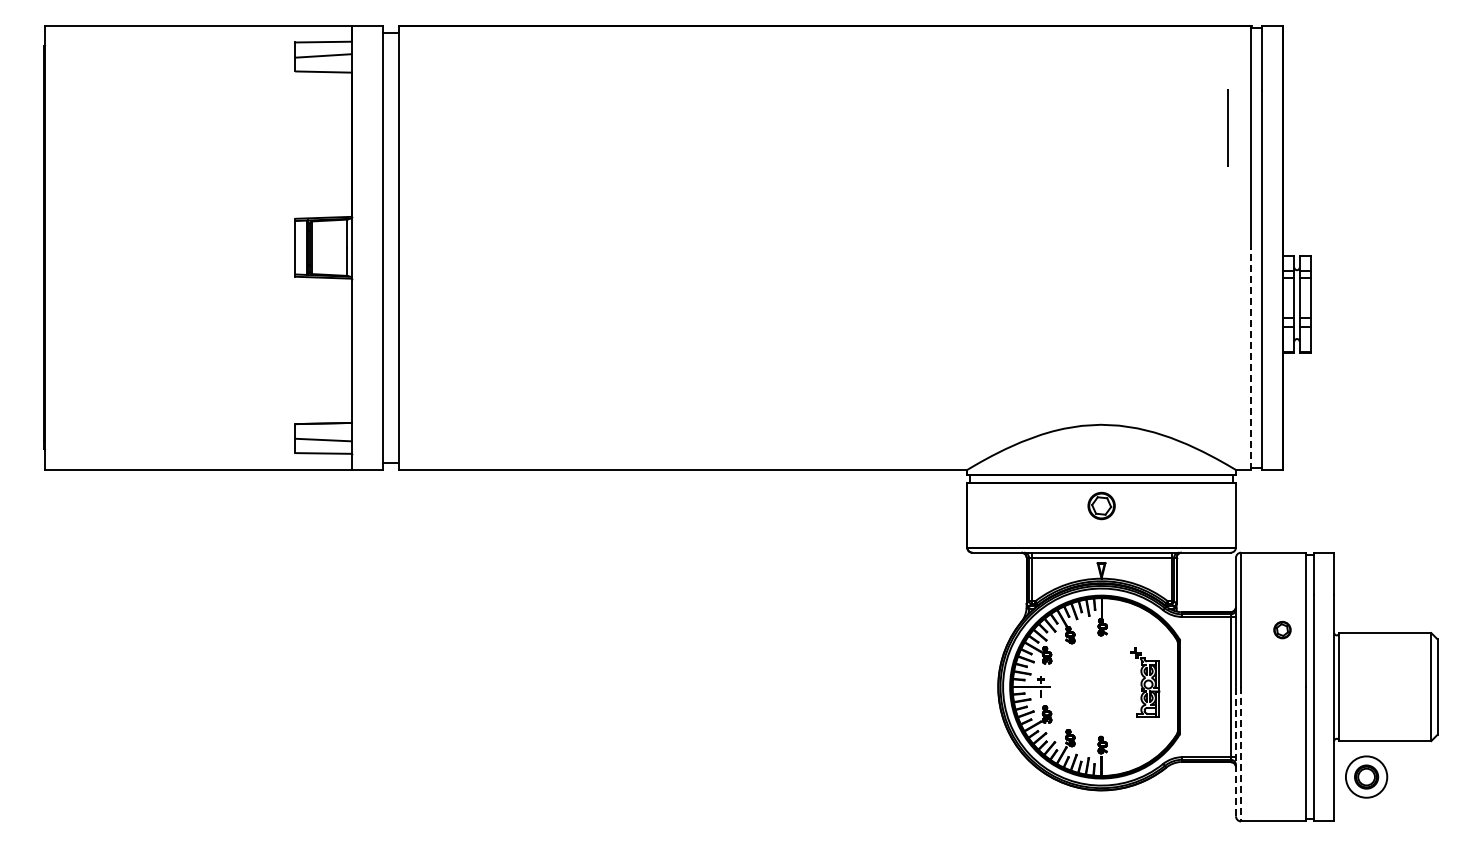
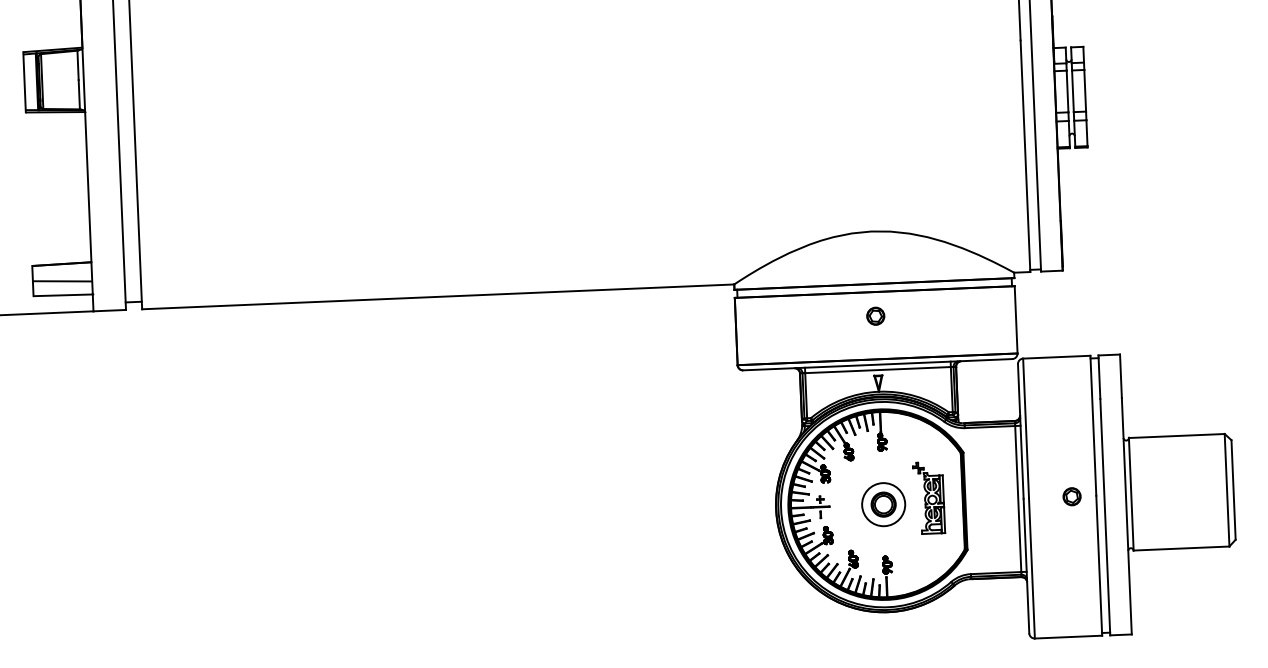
line: (1251, 358) -> (1025, 155), dashed -> solid
part: (1101, 506) -> (875, 316), size x0.62
part: (1282, 629) -> (1072, 496), moved
line: (1235, 751) -> (1025, 565), dashed -> solid
line: (1241, 754) -> (1032, 568), dashed -> solid
part: (1366, 776) -> (883, 504), moved

